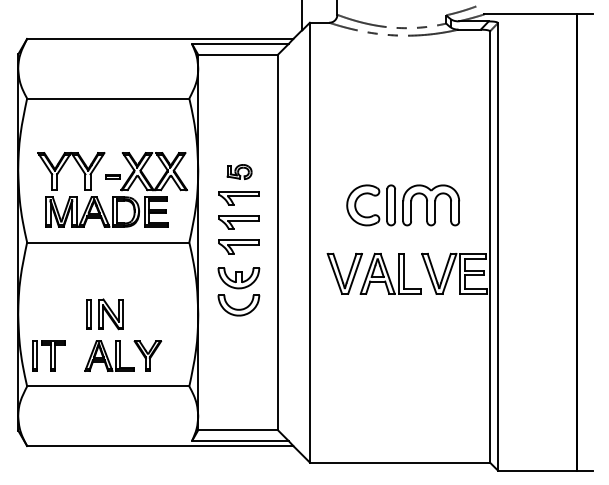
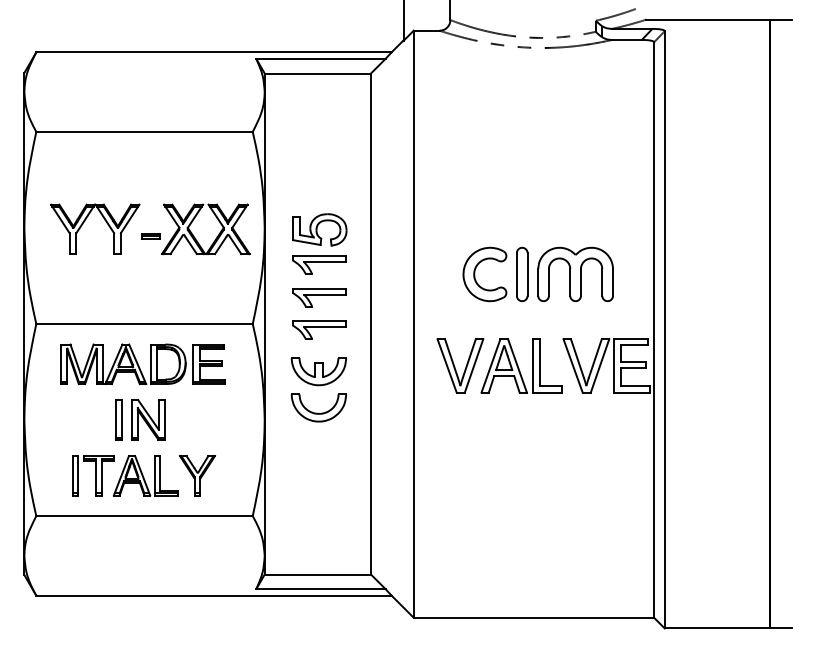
part: (239, 171) -> (319, 229), size x1.67
part: (106, 212) -> (142, 364), moved
part: (49, 356) -> (93, 475), moved

